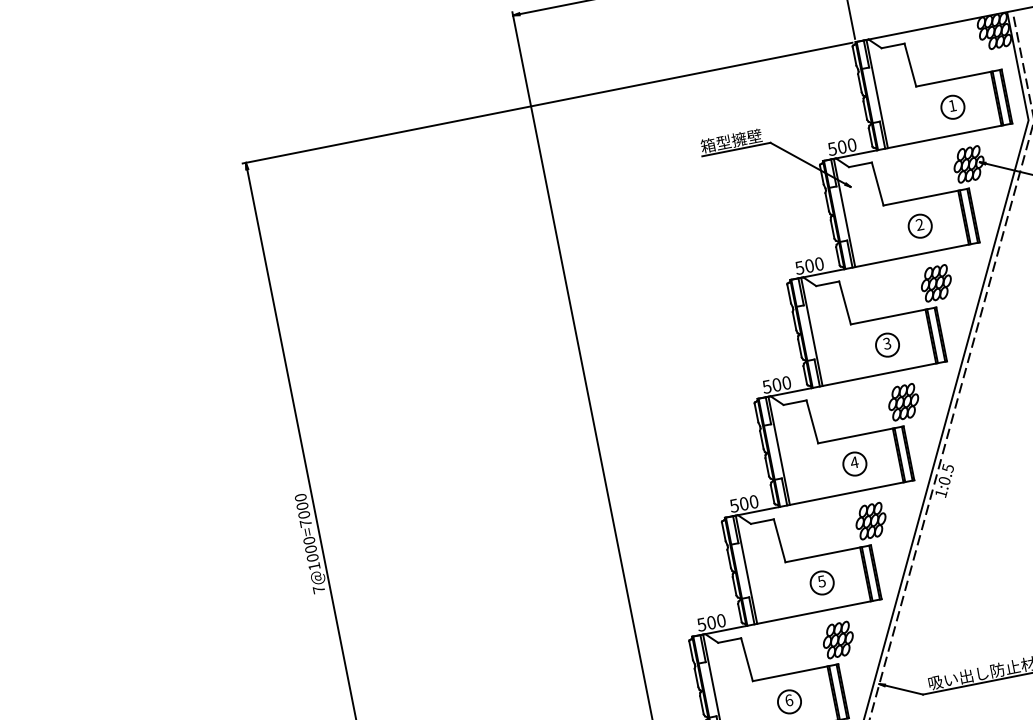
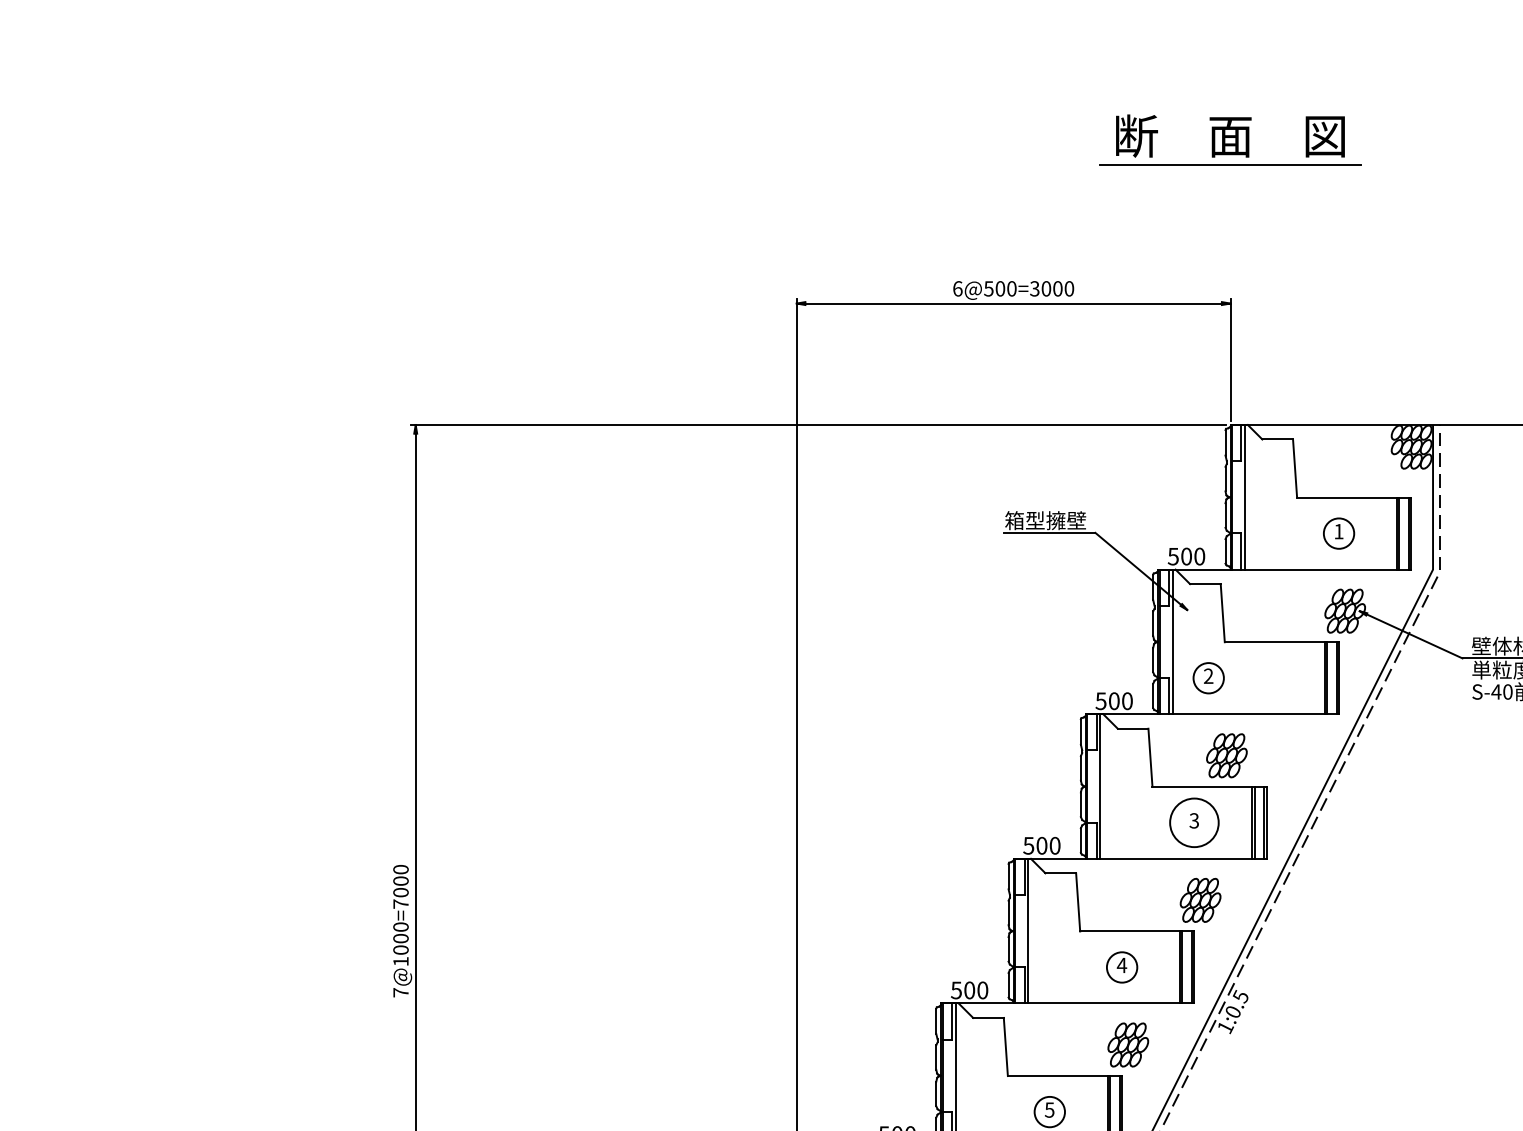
part: (920, 226) -> (1208, 678), moved
part: (936, 283) -> (1226, 755), moved
circle: (887, 344) -> (1194, 822), size x1.6

